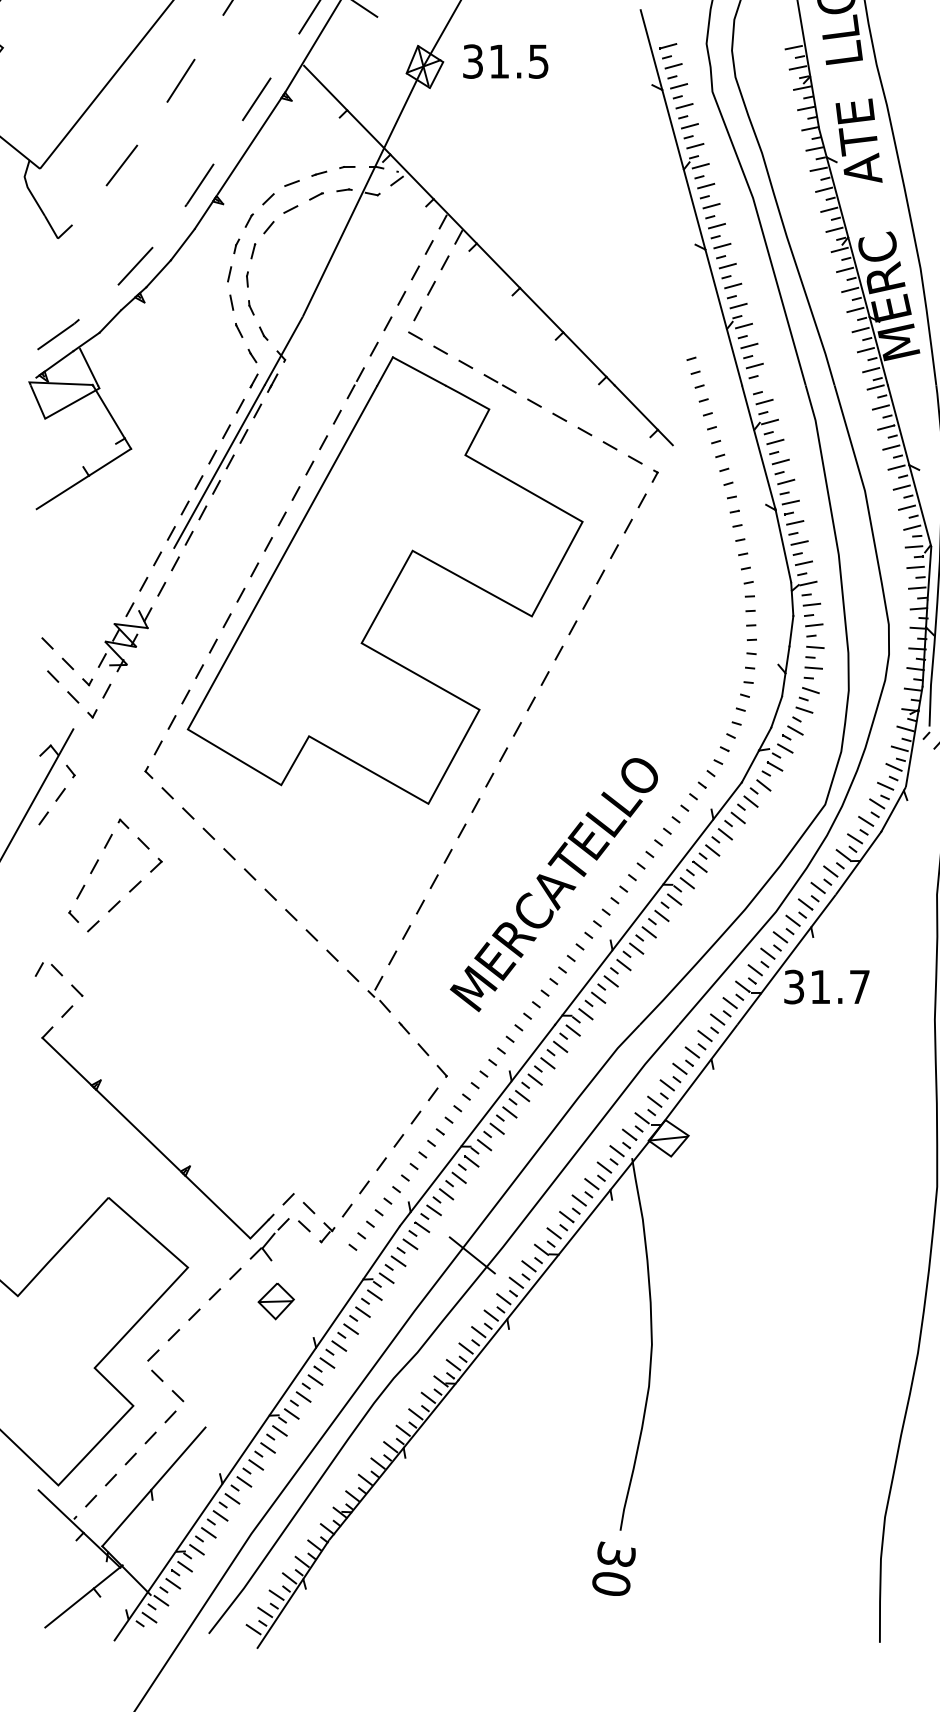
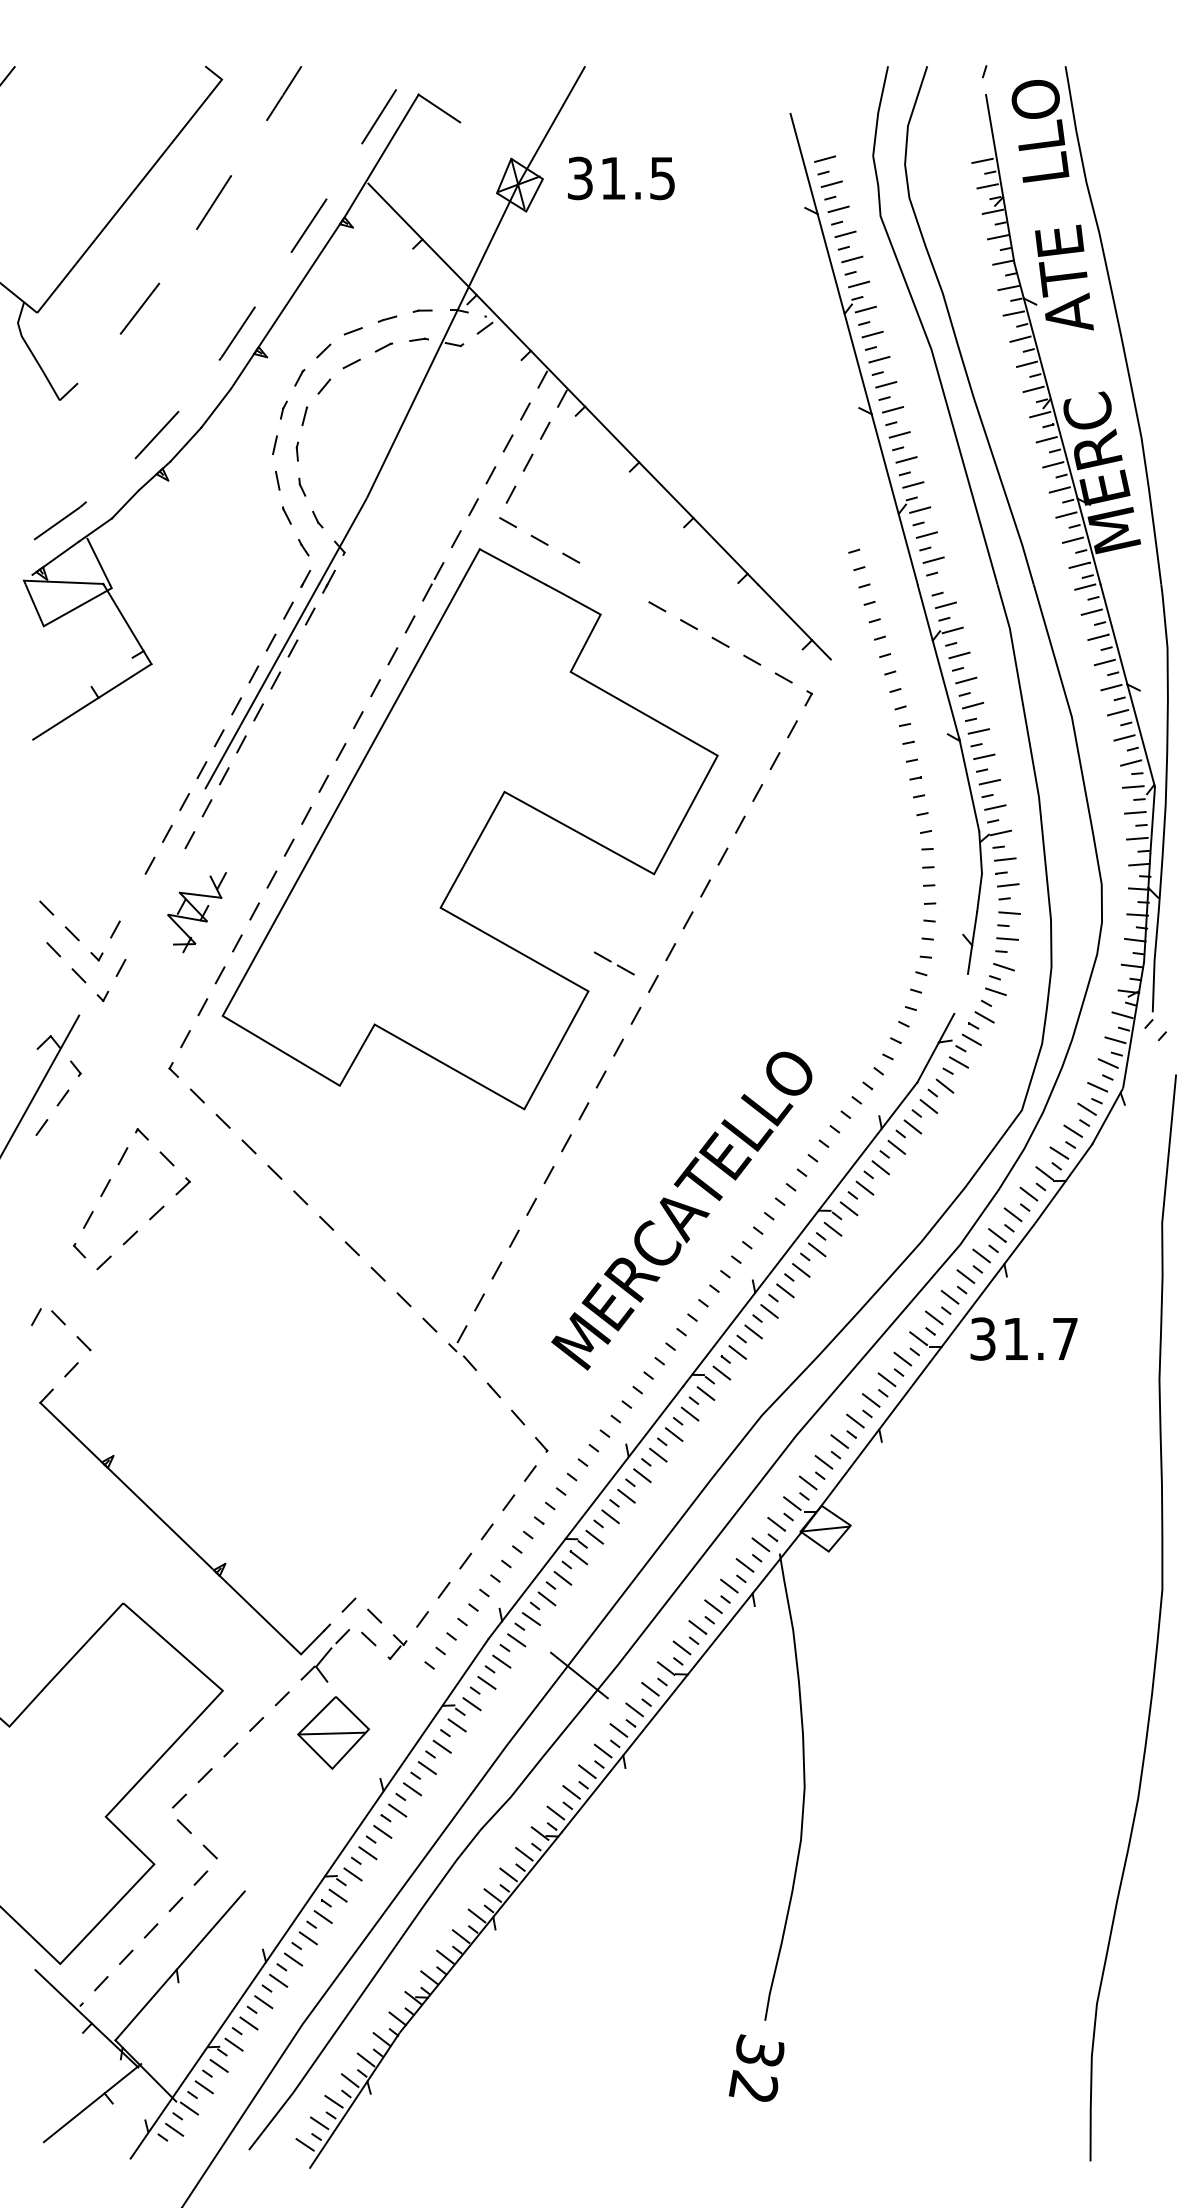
line: (497, 383) -> (611, 962), moved
part: (127, 639) -> (196, 912), moved
line: (776, 711) -> (960, 993), removed
part: (276, 1301) -> (333, 1733), size x1.6
text: (611, 1583) -> (753, 2086), 30 -> 32

